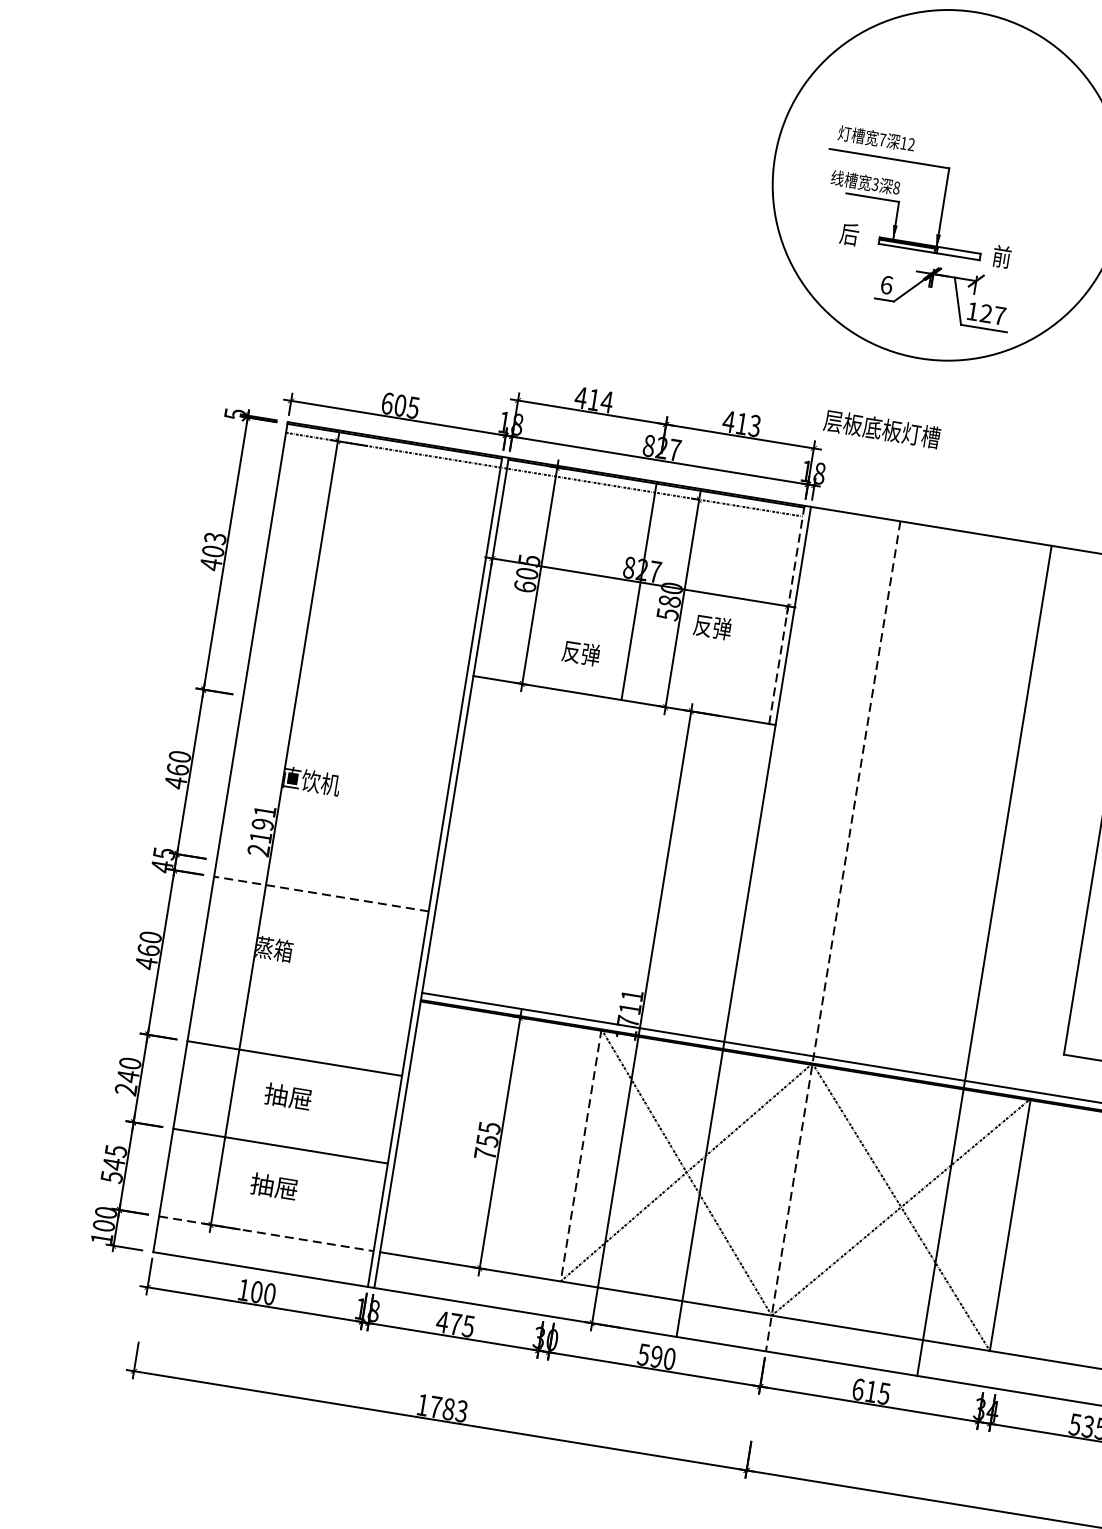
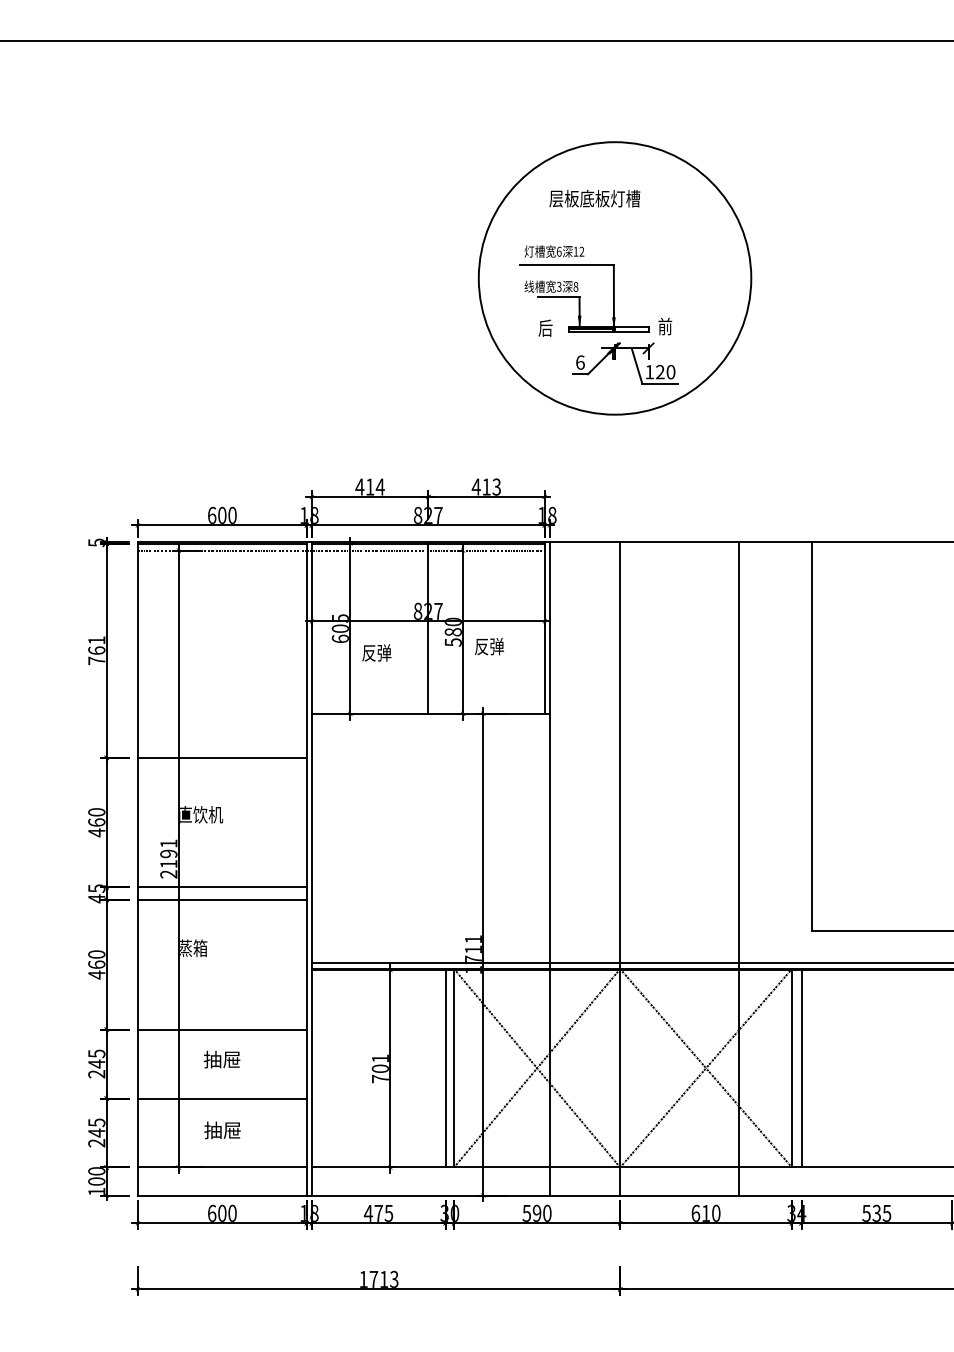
text: (881, 139) -> (558, 251), 7 -> 6
text: (999, 316) -> (670, 372), 127 -> 120
text: (413, 406) -> (232, 514), 605 -> 600
text: (881, 428) -> (594, 198), moved
text: (212, 551) -> (96, 650), 403 -> 761
line: (786, 615) -> (544, 628), dashed -> solid
text: (580, 652) -> (376, 652), moved
line: (349, 712) -> (221, 757), added
line: (322, 877) -> (221, 887), added
line: (320, 894) -> (221, 900), dashed -> solid
line: (833, 935) -> (620, 868), dashed -> solid
text: (129, 1063) -> (96, 1053), 240 -> 245
text: (487, 1134) -> (379, 1063), 755 -> 701
line: (570, 1153) -> (445, 1068), added
line: (581, 1155) -> (454, 1068), dashed -> solid
text: (111, 1177) -> (96, 1143), 545 -> 245
line: (1022, 1225) -> (801, 1067), added
line: (266, 1233) -> (222, 1167), dashed -> solid
text: (244, 1288) -> (212, 1212), 100 -> 600
text: (884, 1392) -> (716, 1212), 615 -> 610
text: (449, 1408) -> (384, 1278), 1783 -> 1713

